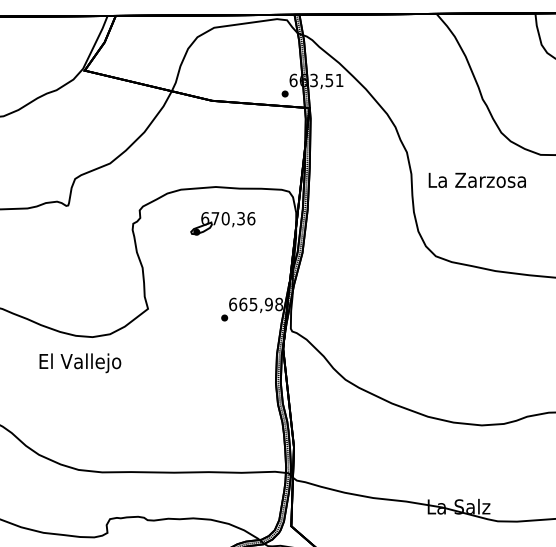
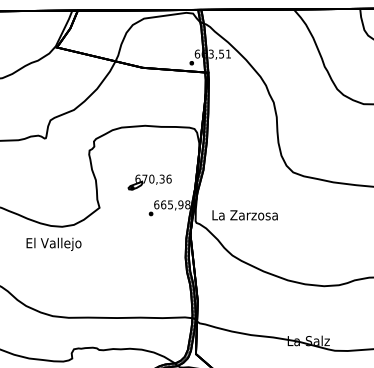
text: (476, 180) -> (244, 215), moved
part: (222, 223) -> (149, 182), moved

